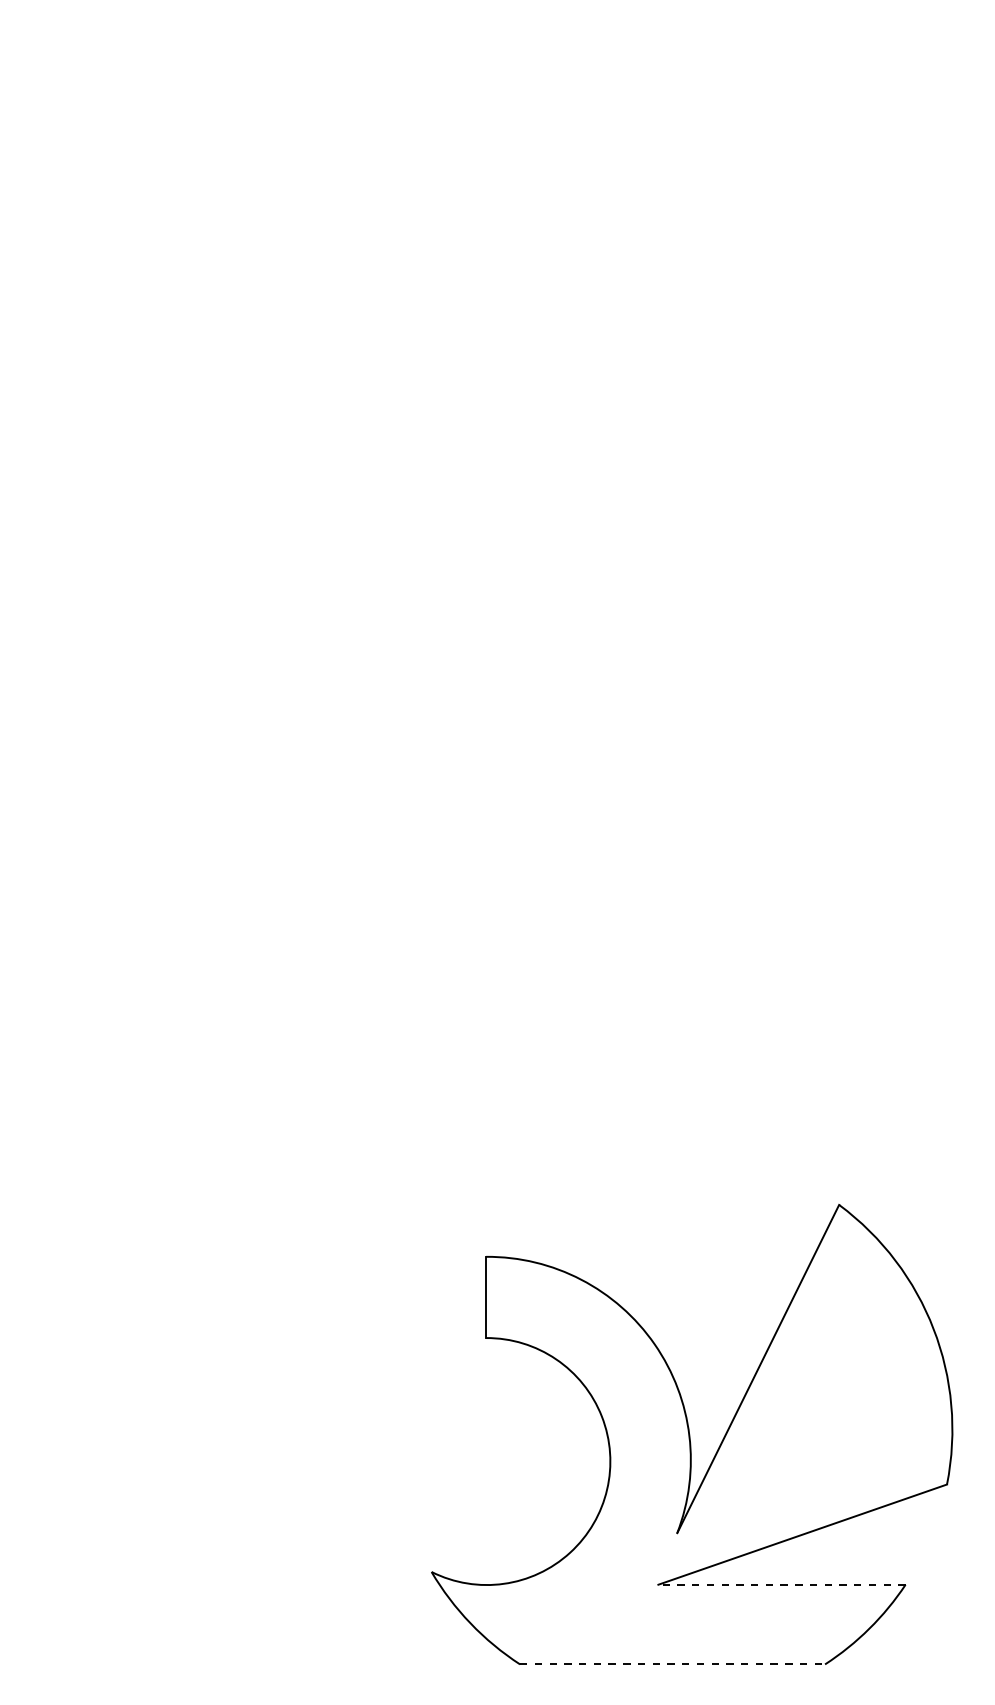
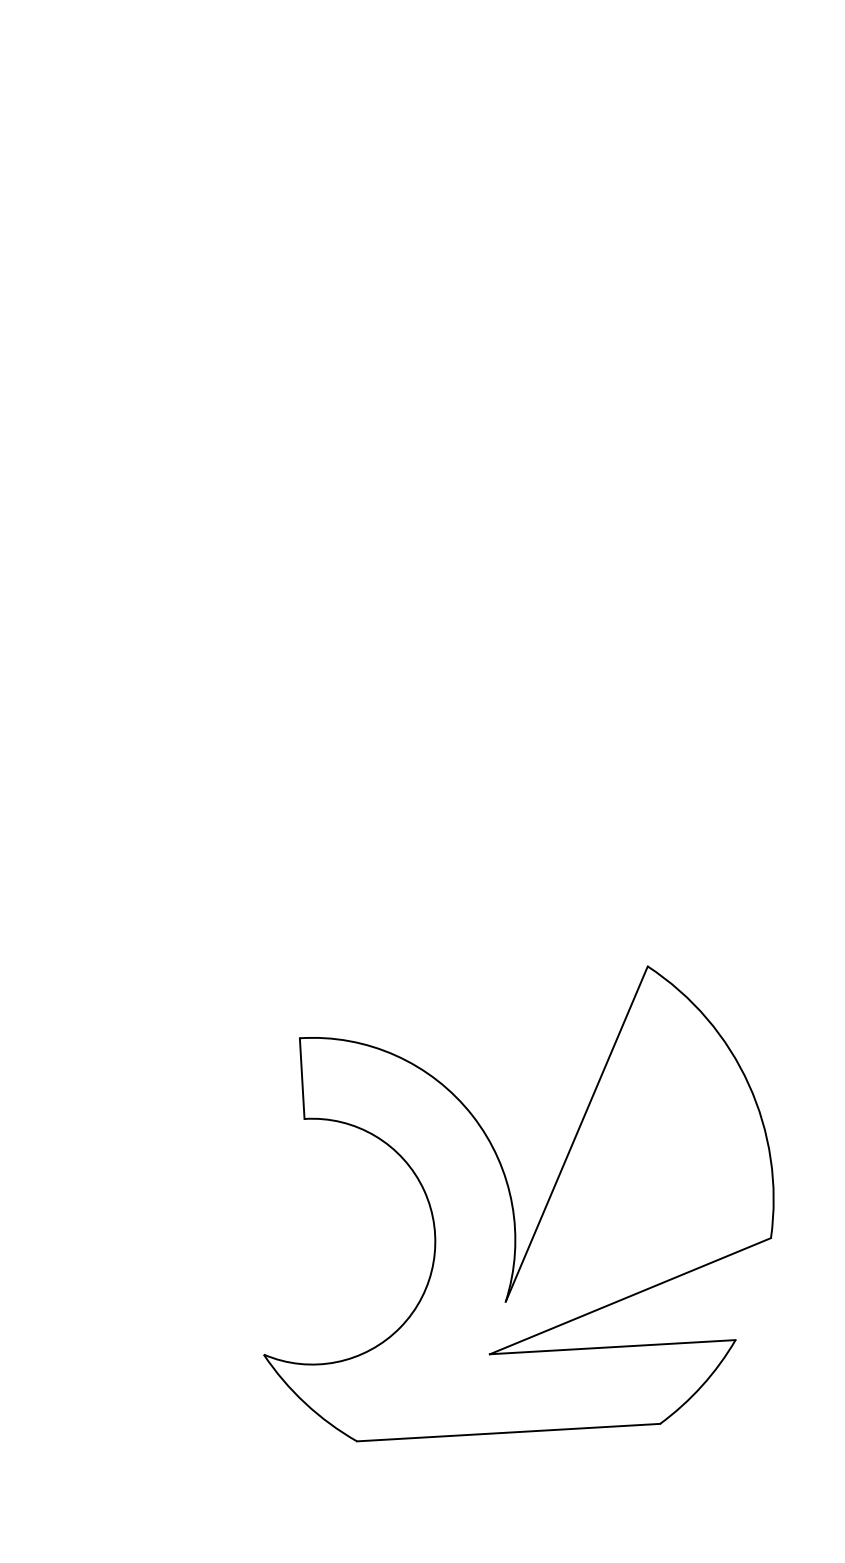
line: (781, 1584) -> (612, 1346), dashed -> solid
line: (672, 1664) -> (508, 1432), dashed -> solid

